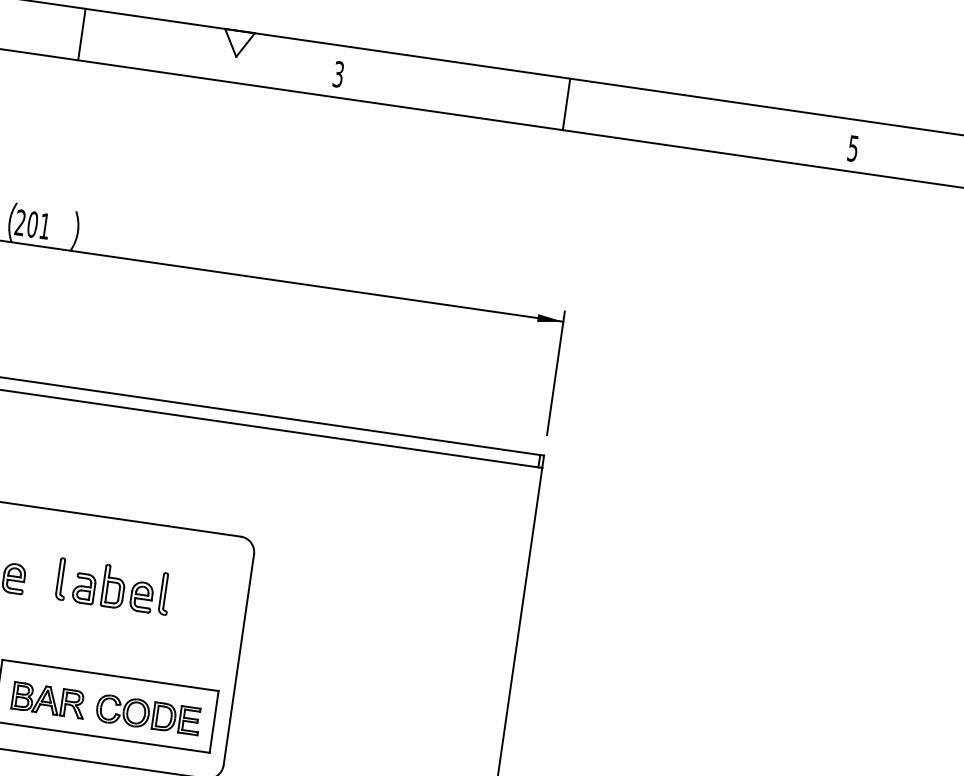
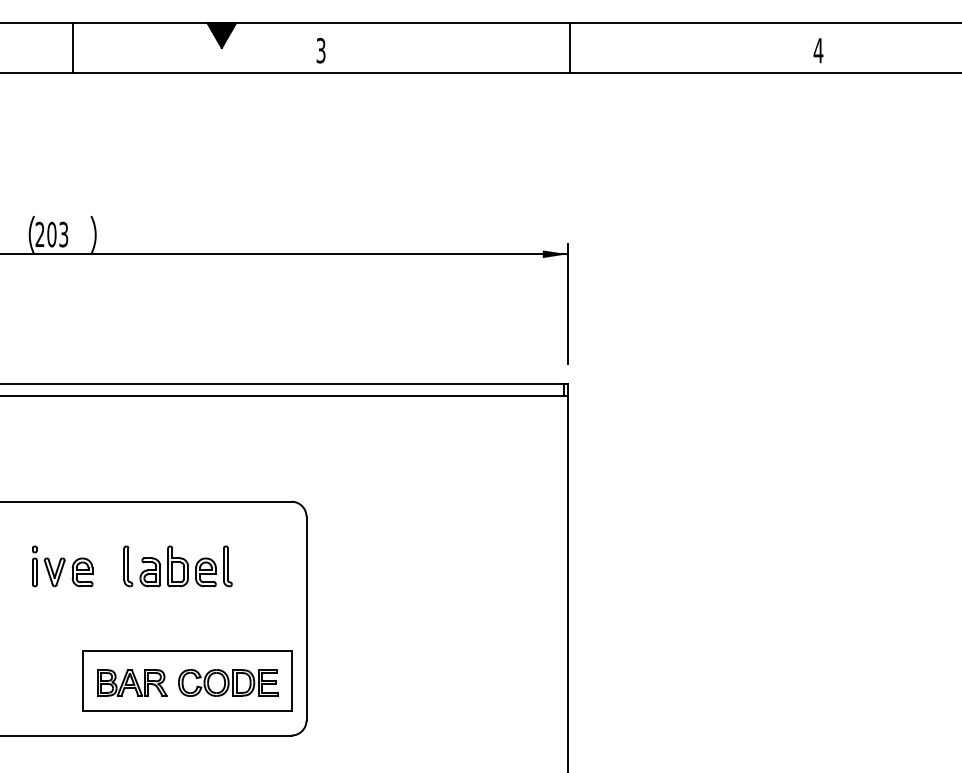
fill: (237, 43) -> (221, 35), added
line: (567, 104) -> (570, 47), moved
text: (853, 148) -> (818, 50), 5 -> 4
text: (44, 226) -> (63, 234), 201 -> 203

